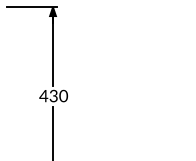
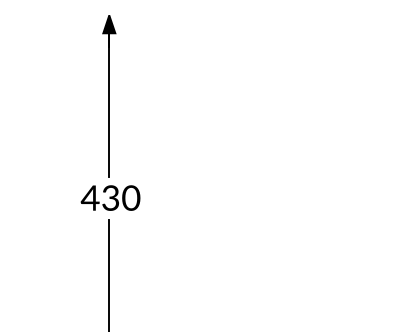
line: (32, 7) -> (67, 15), removed

